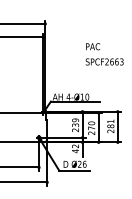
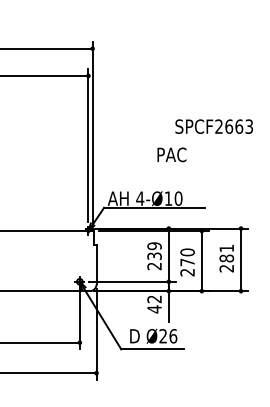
text: (93, 46) -> (172, 154), moved

